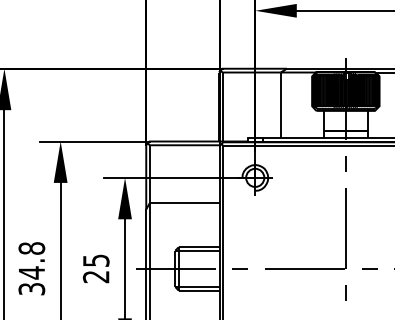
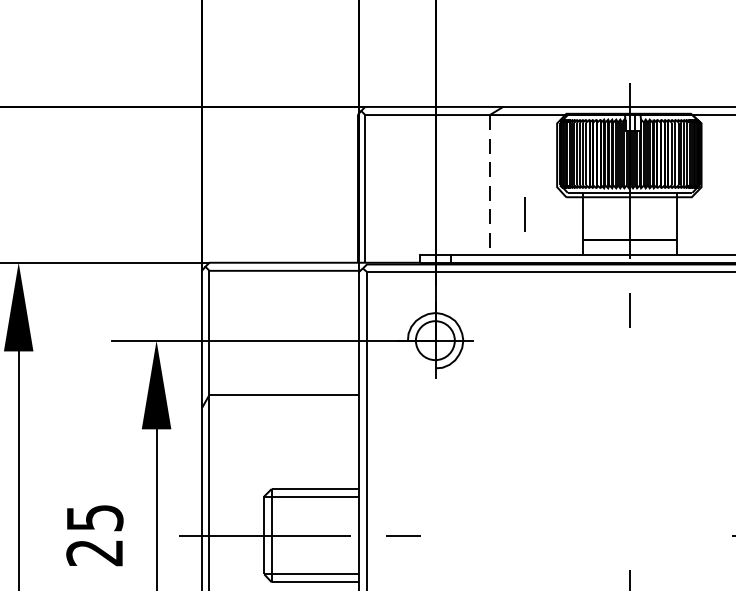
line: (280, 105) -> (489, 185), solid -> dashed
line: (296, 118) -> (523, 213), added
part: (345, 228) -> (628, 449), removed
line: (369, 268) -> (680, 534), removed

